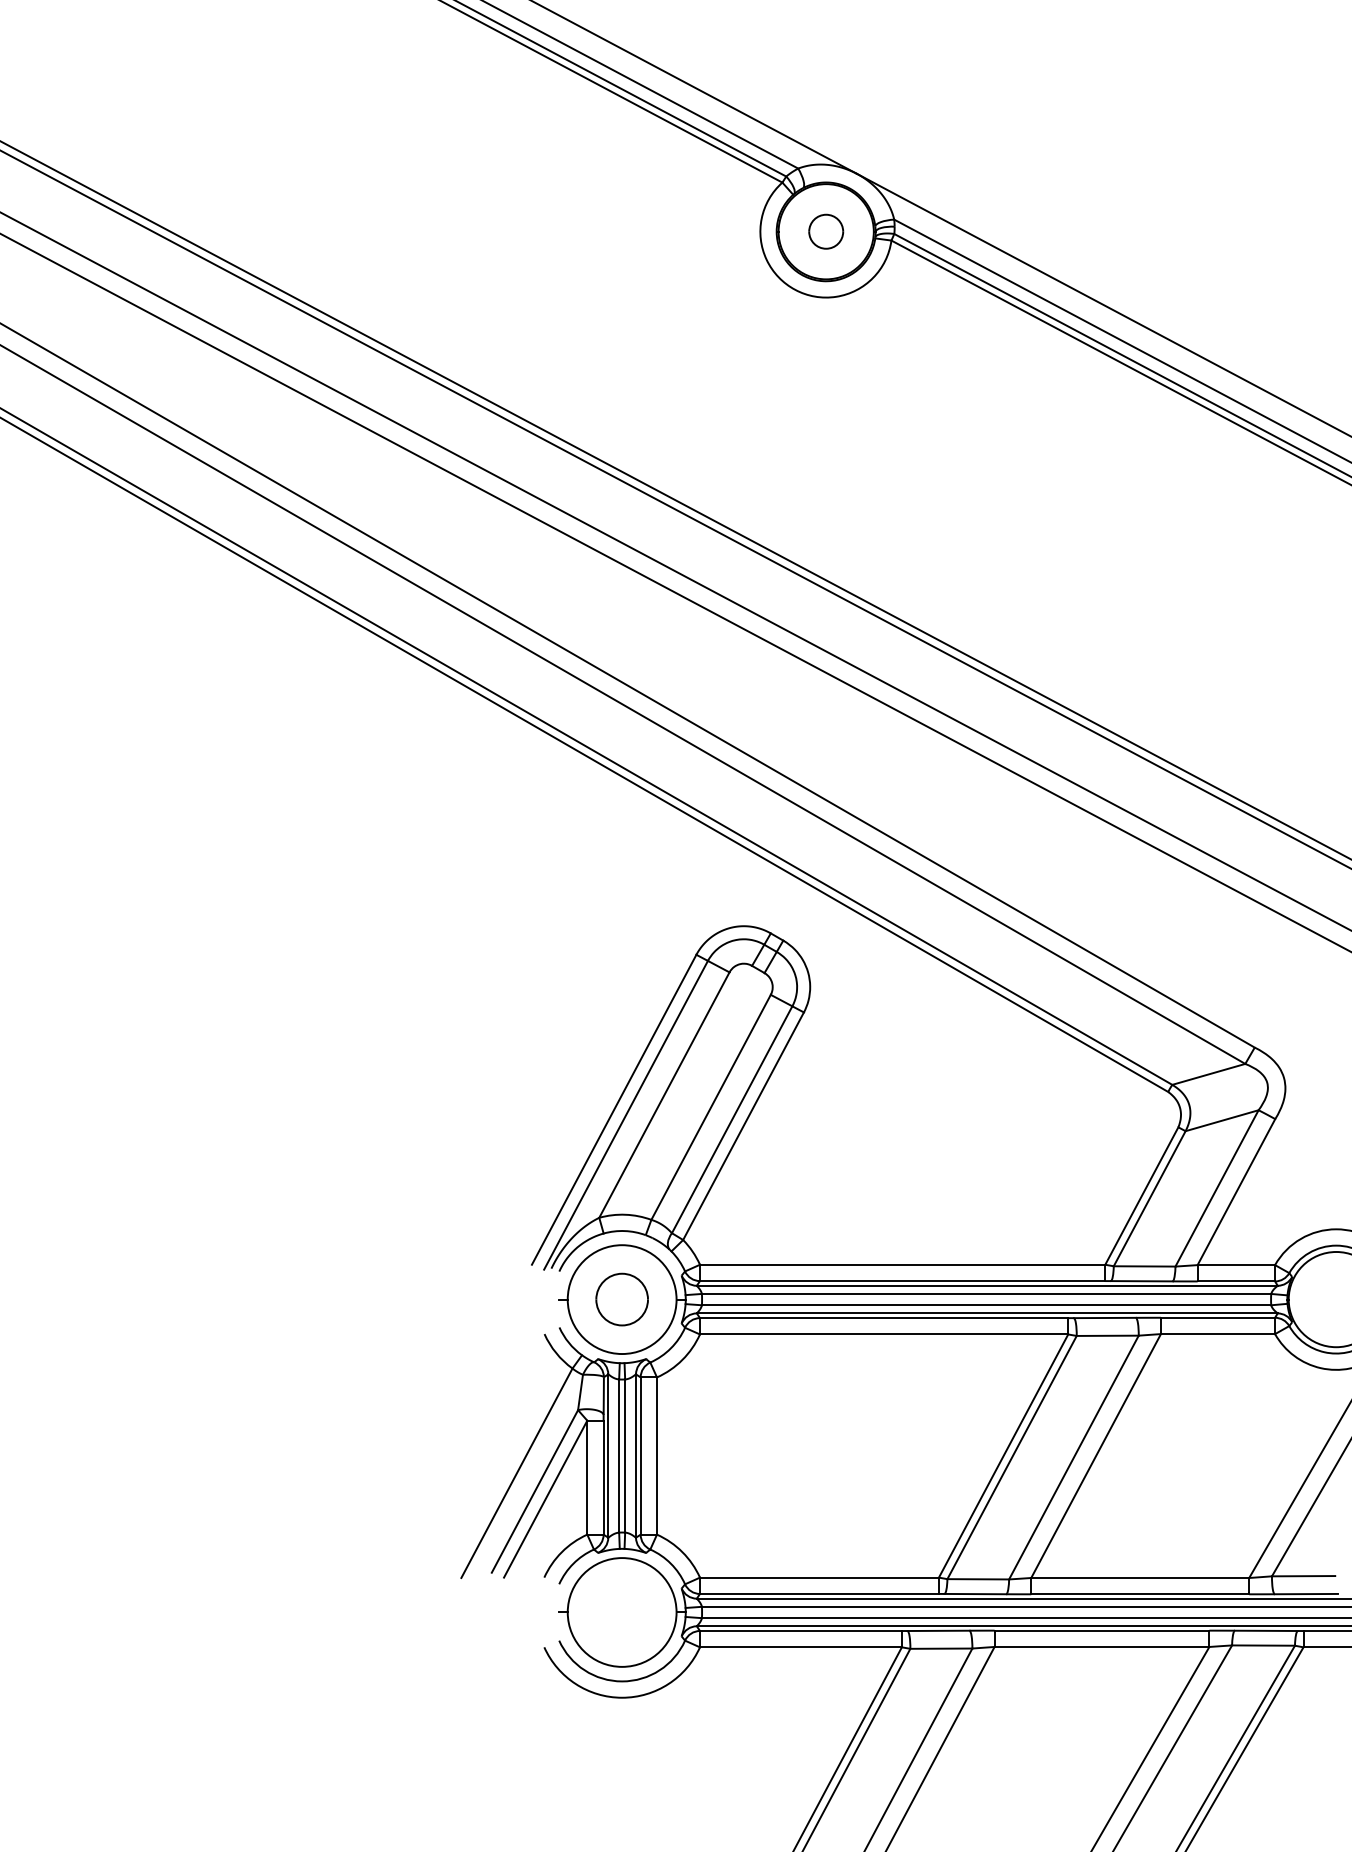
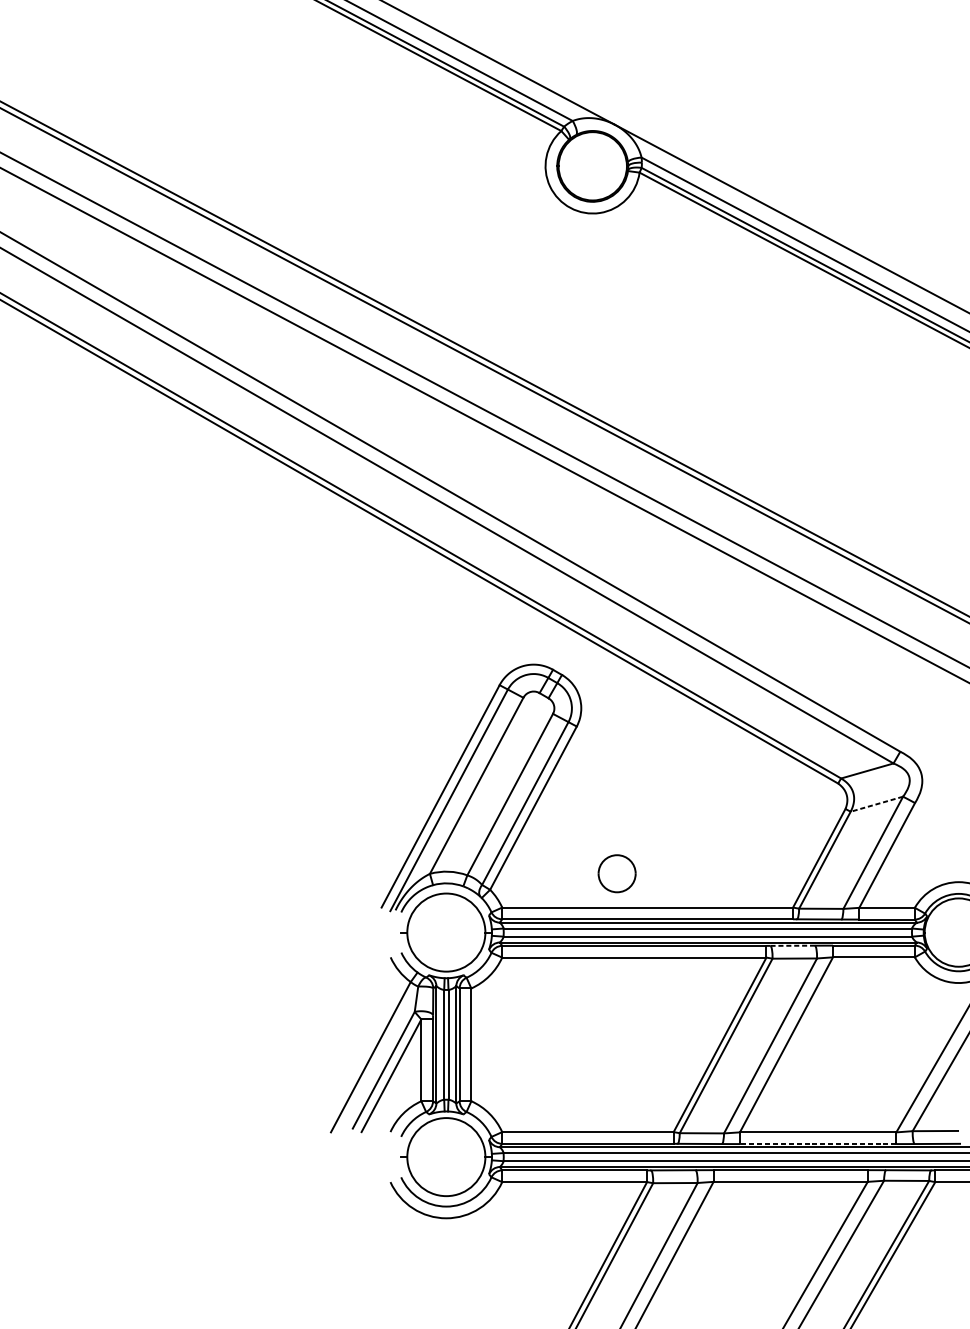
part: (826, 231) -> (592, 166), removed
line: (1222, 1120) -> (877, 804), solid -> dashed
part: (621, 1299) -> (616, 873), moved
line: (1105, 1317) -> (793, 945), solid -> dashed
line: (1140, 1594) -> (818, 1144), solid -> dashed

